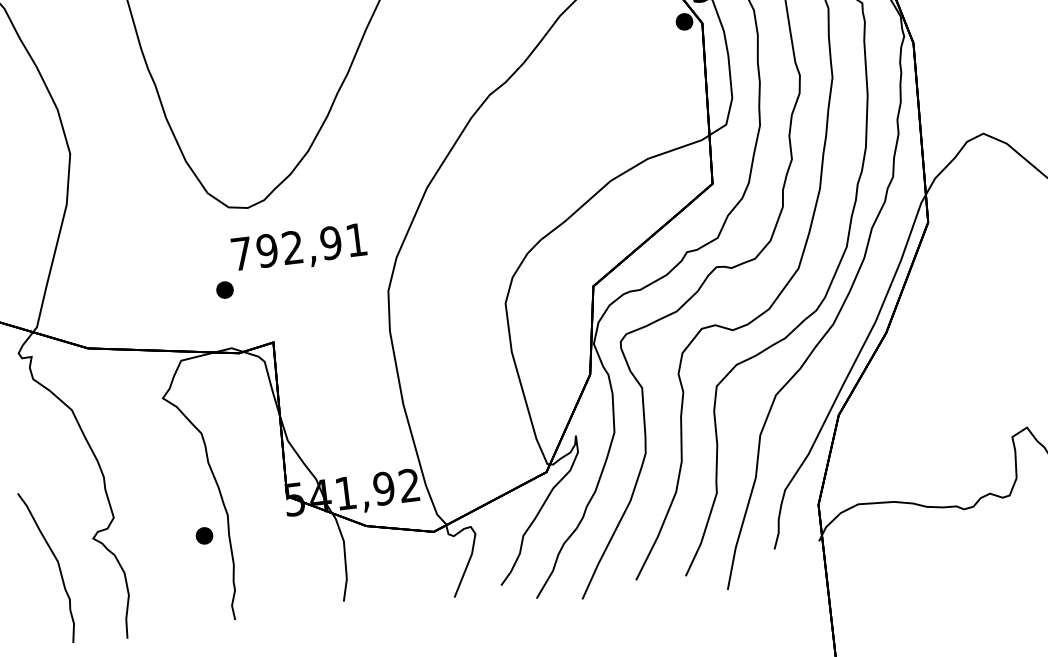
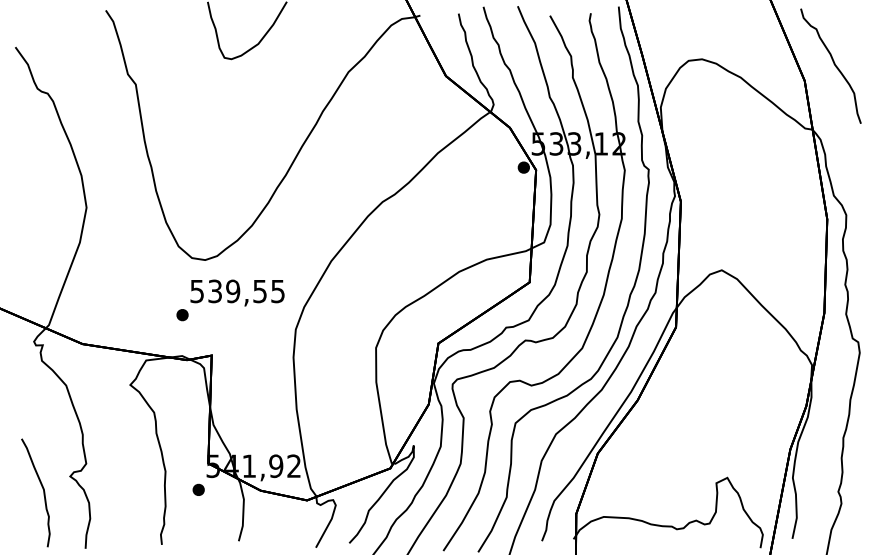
text: (299, 247) -> (237, 291), 792,91 -> 539,55
part: (204, 535) -> (198, 489), moved

